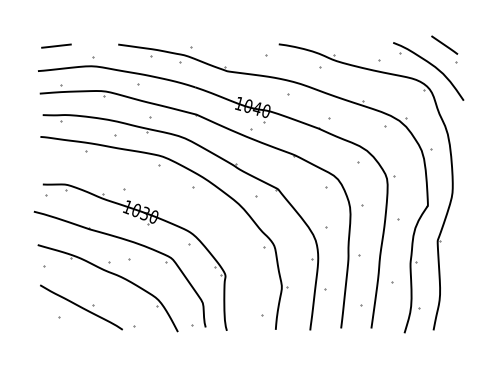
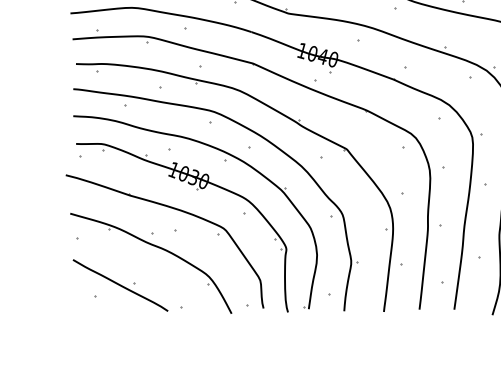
part: (172, 199) -> (225, 161), added

